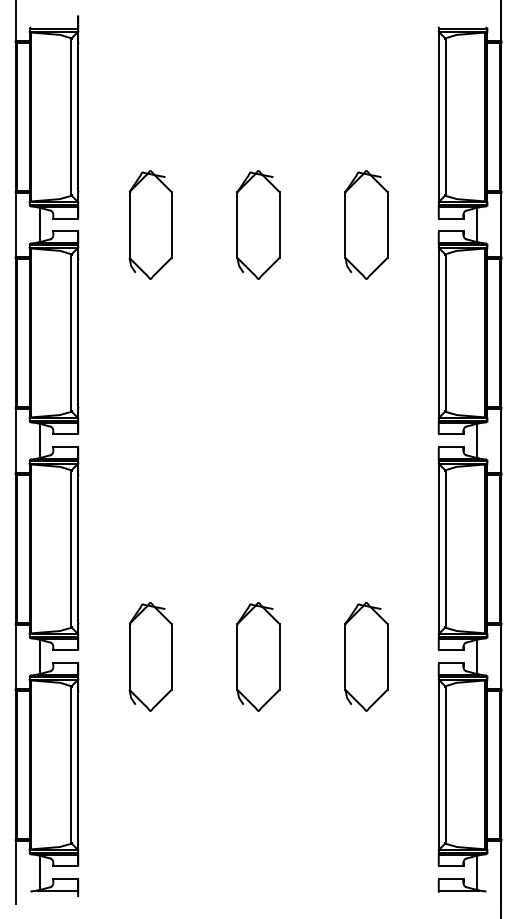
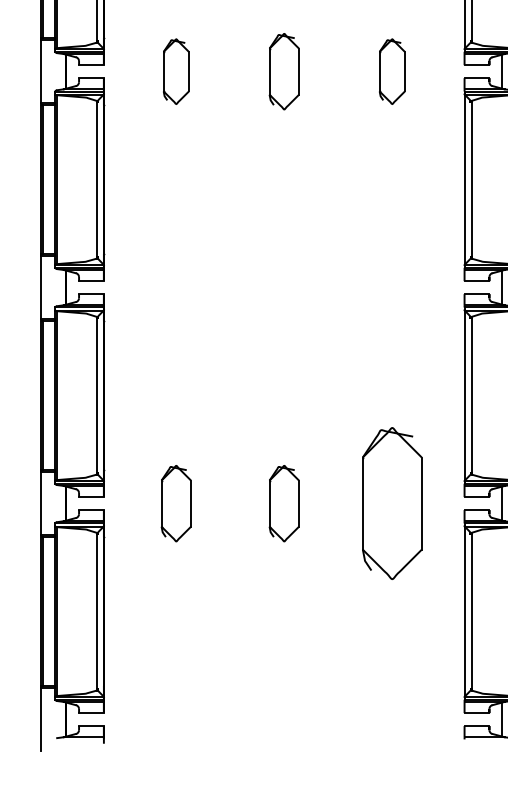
part: (150, 224) -> (176, 71), size x0.6
part: (258, 224) -> (284, 71), size x0.7
part: (366, 224) -> (392, 71), size x0.6
part: (150, 656) -> (176, 503), size x0.7
part: (258, 656) -> (284, 503), size x0.7
part: (366, 656) -> (392, 503), size x1.4

